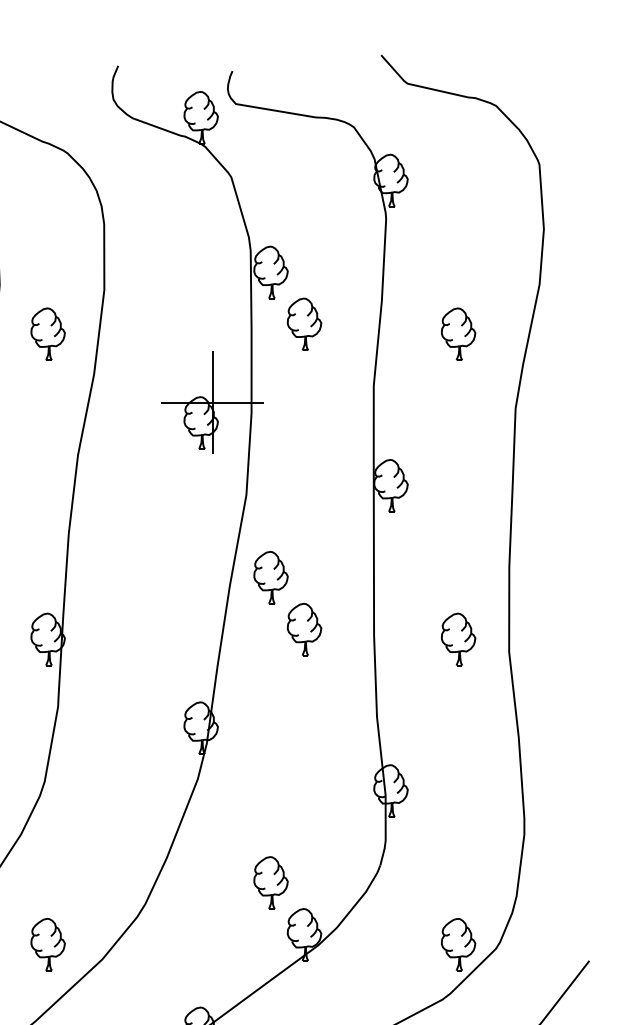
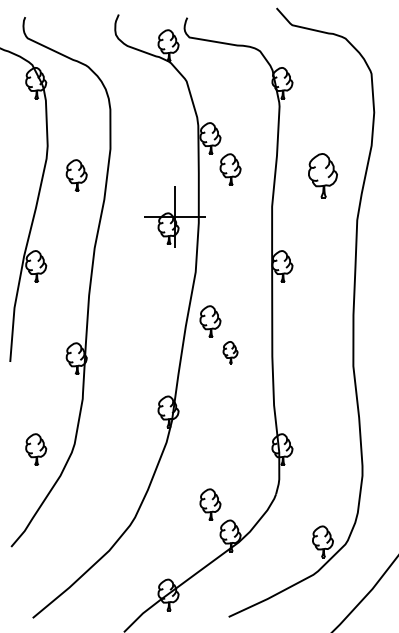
part: (457, 334) -> (322, 175), size x1.4
part: (304, 629) -> (230, 352), size x0.7
part: (457, 639) -> (322, 358), removed
part: (47, 944) -> (76, 541), removed

